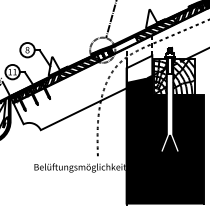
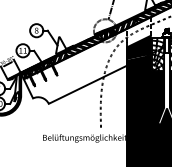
hatch: (118, 48) -> (119, 29), added
fill: (139, 68) -> (139, 47), added

